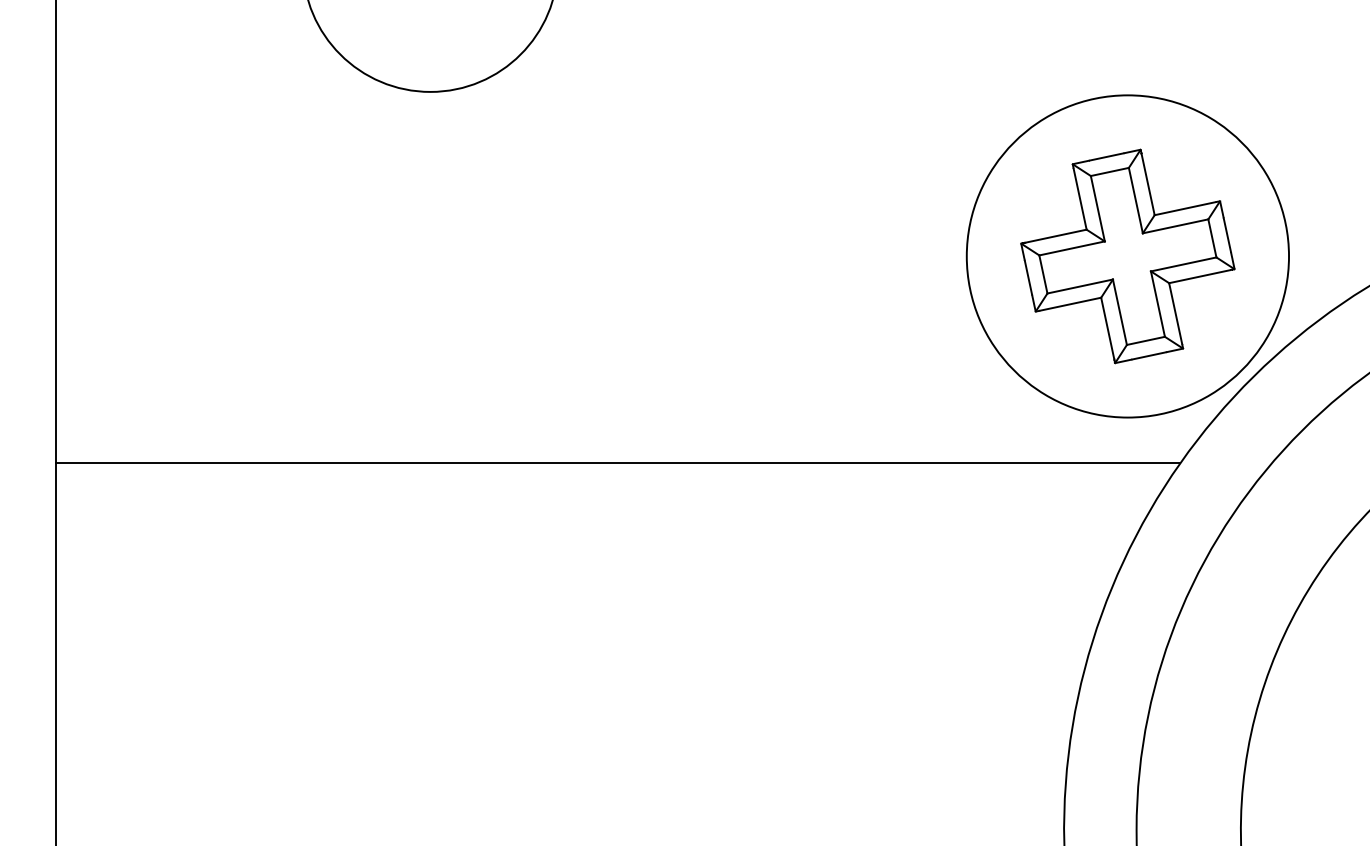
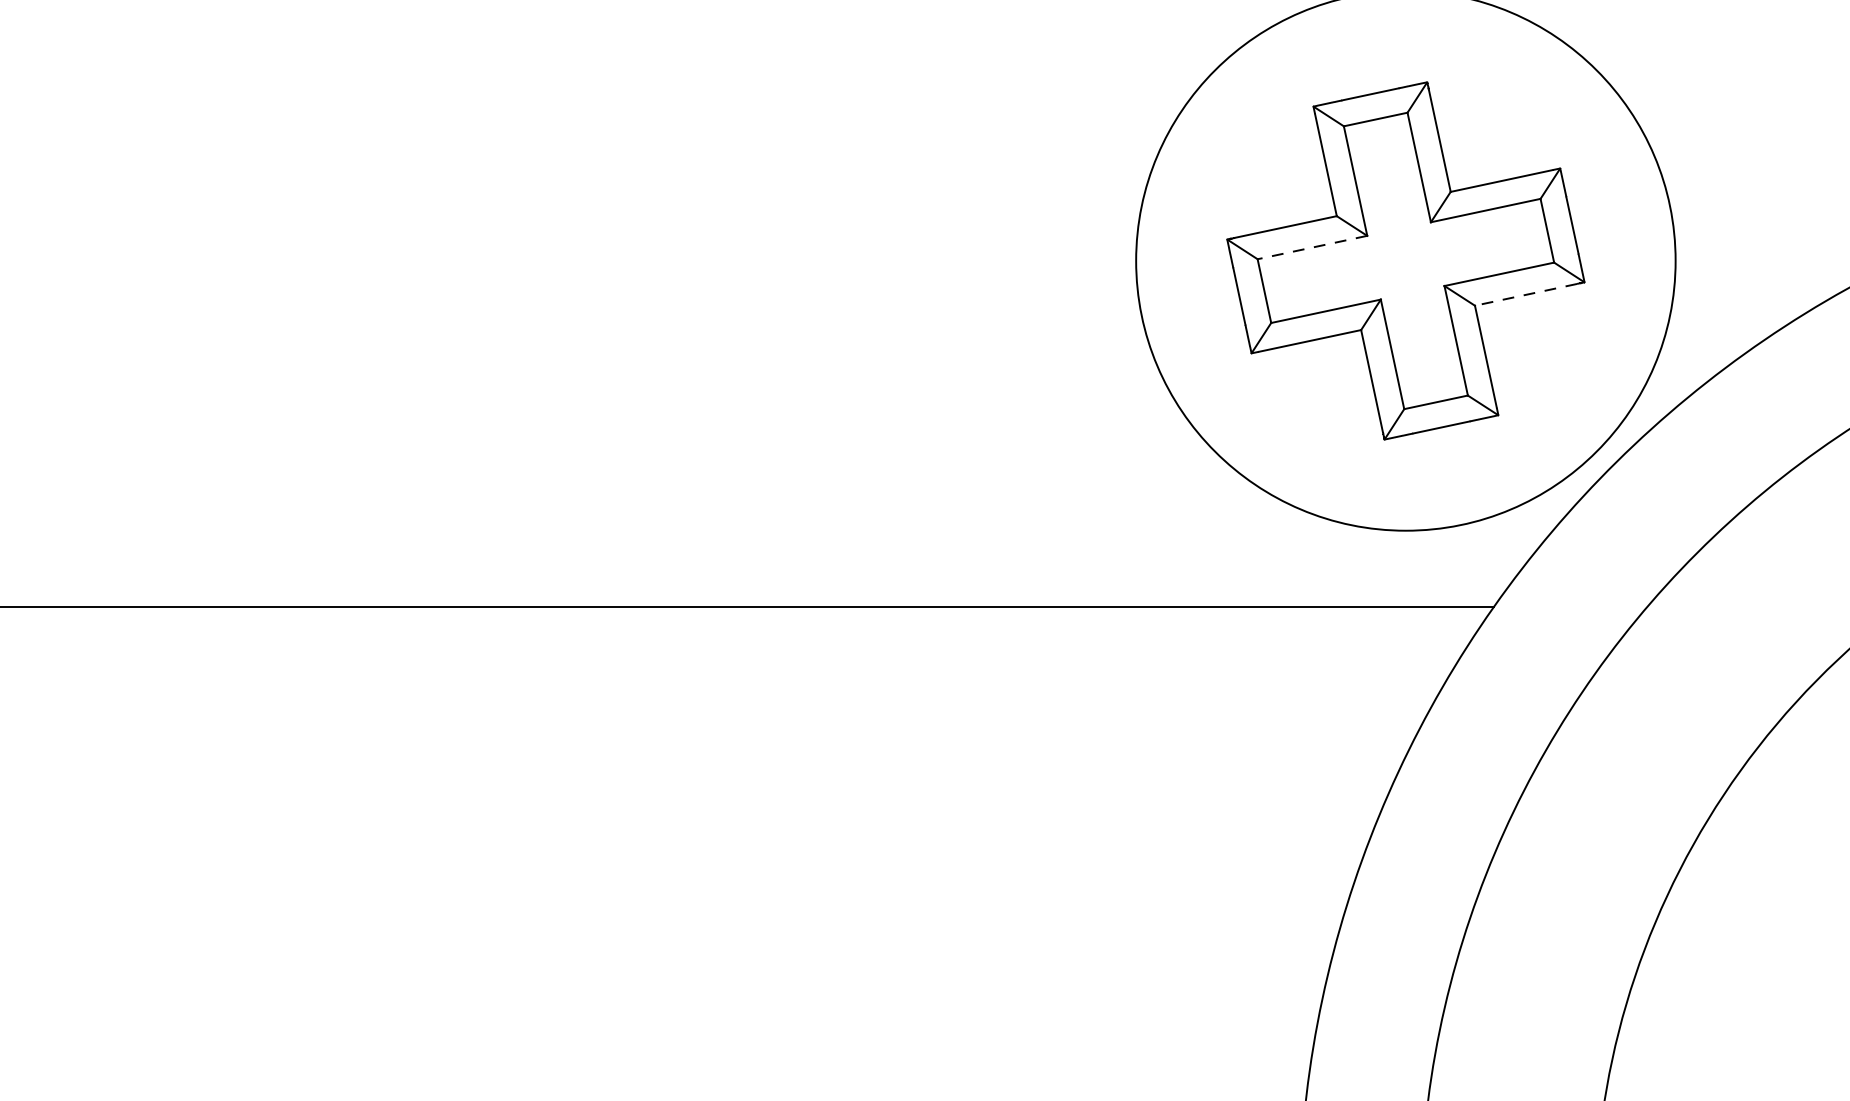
line: (1071, 248) -> (1311, 247), solid -> dashed
line: (1199, 276) -> (1525, 294), solid -> dashed

